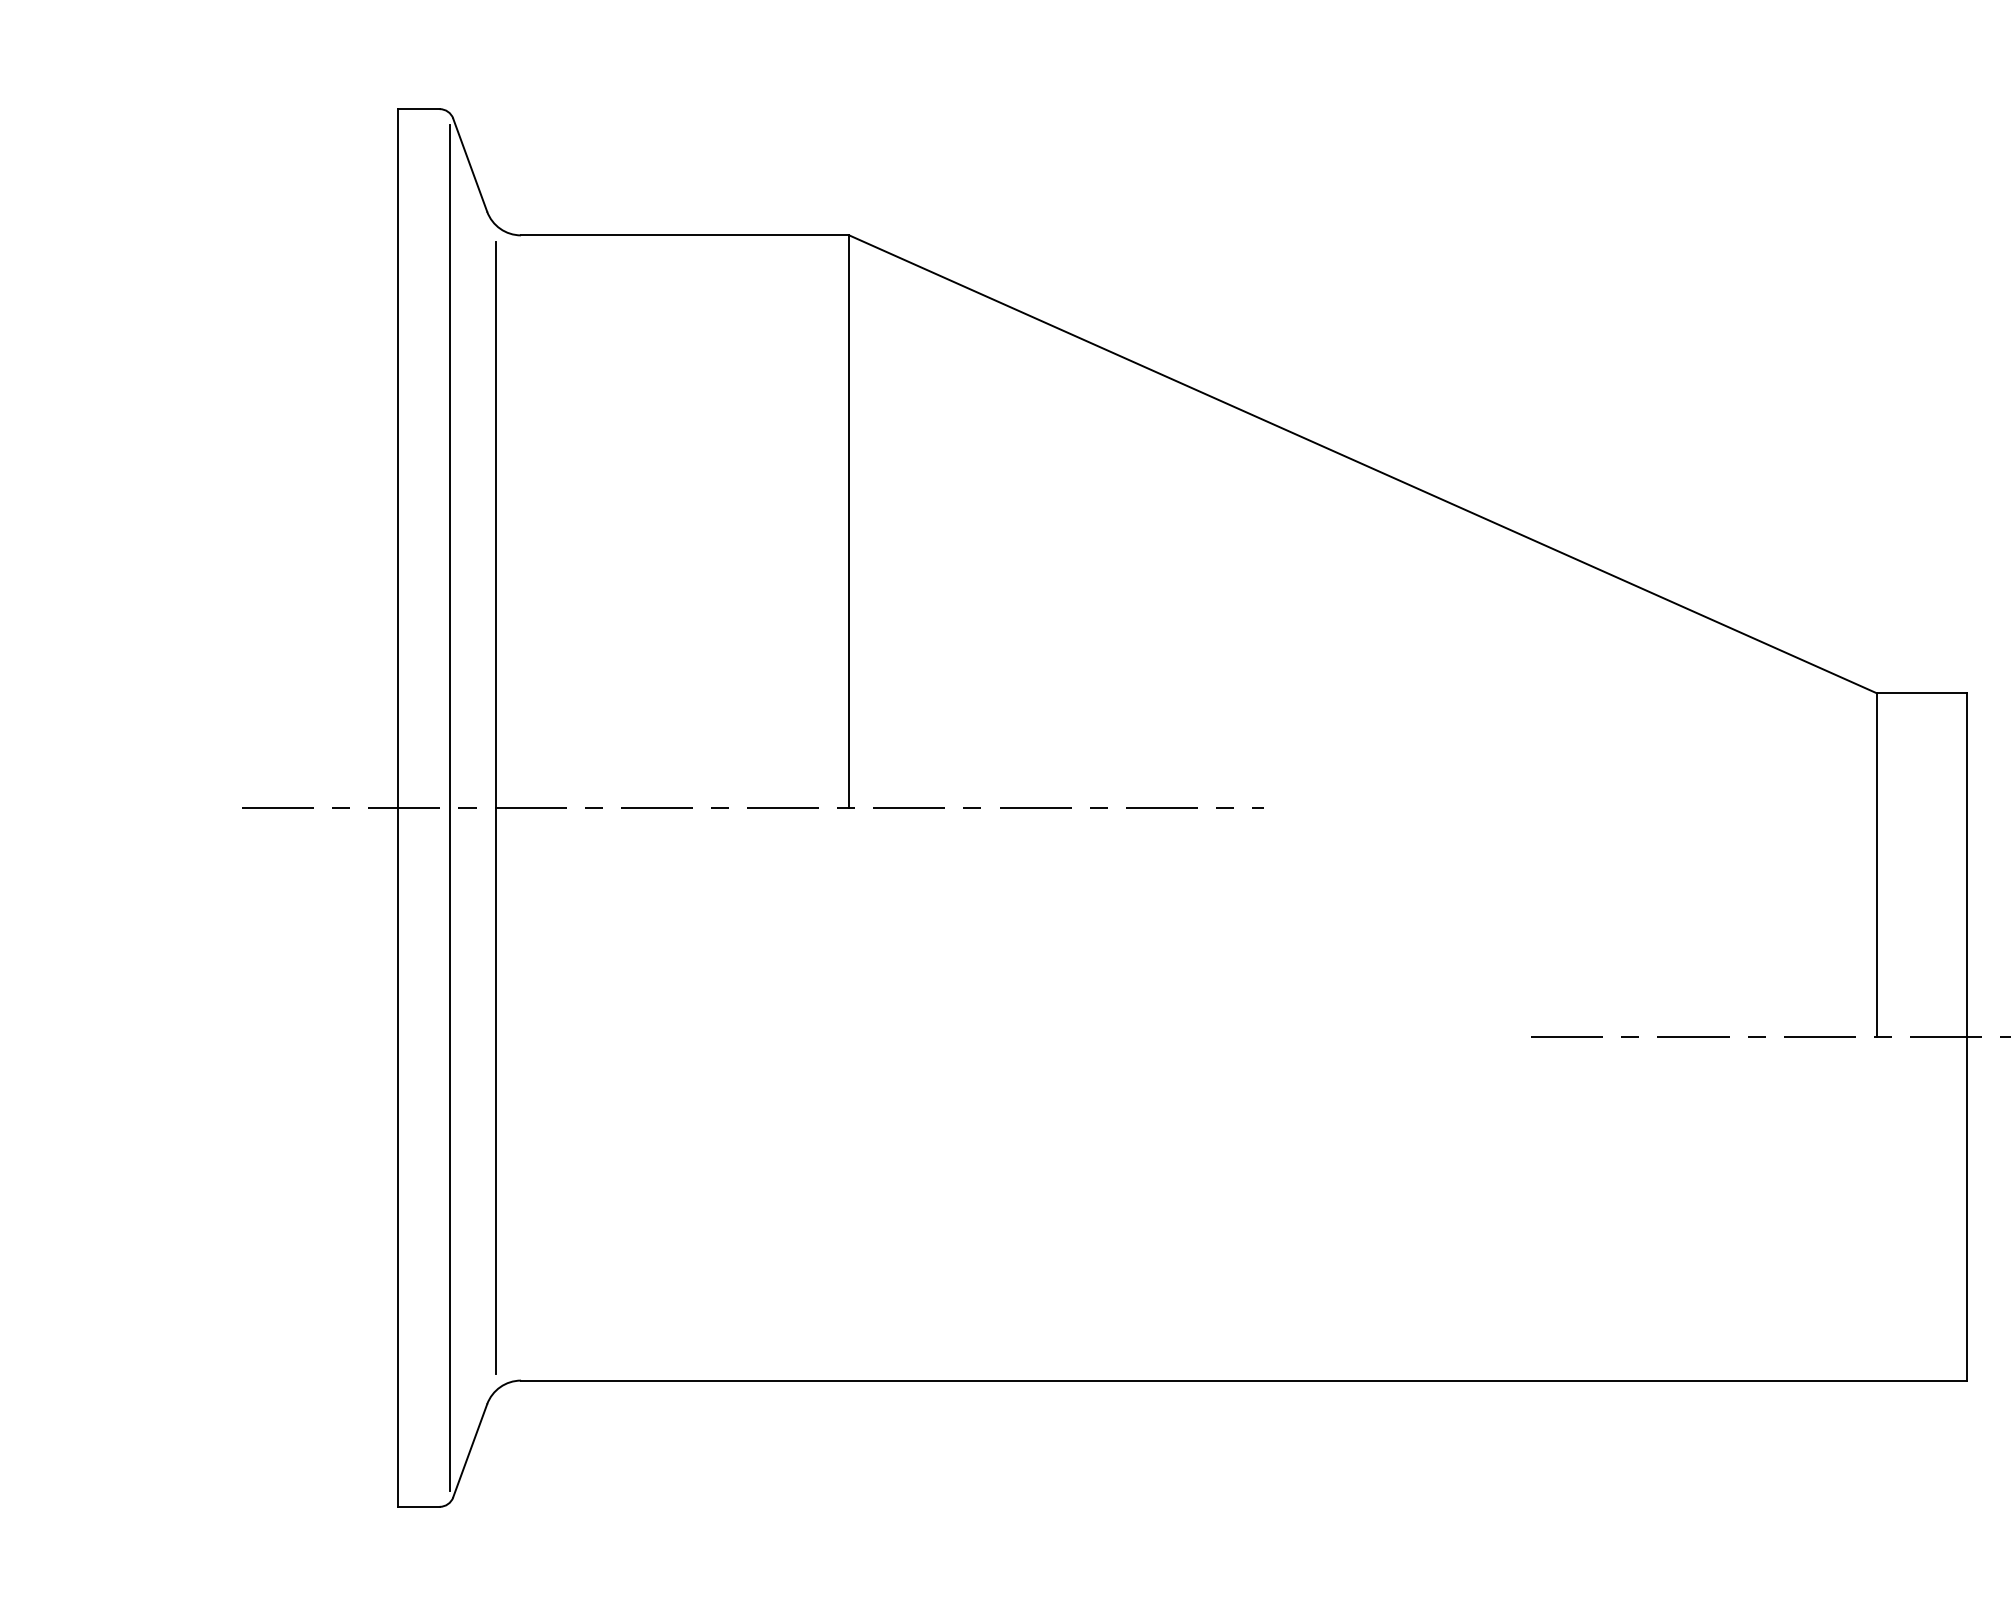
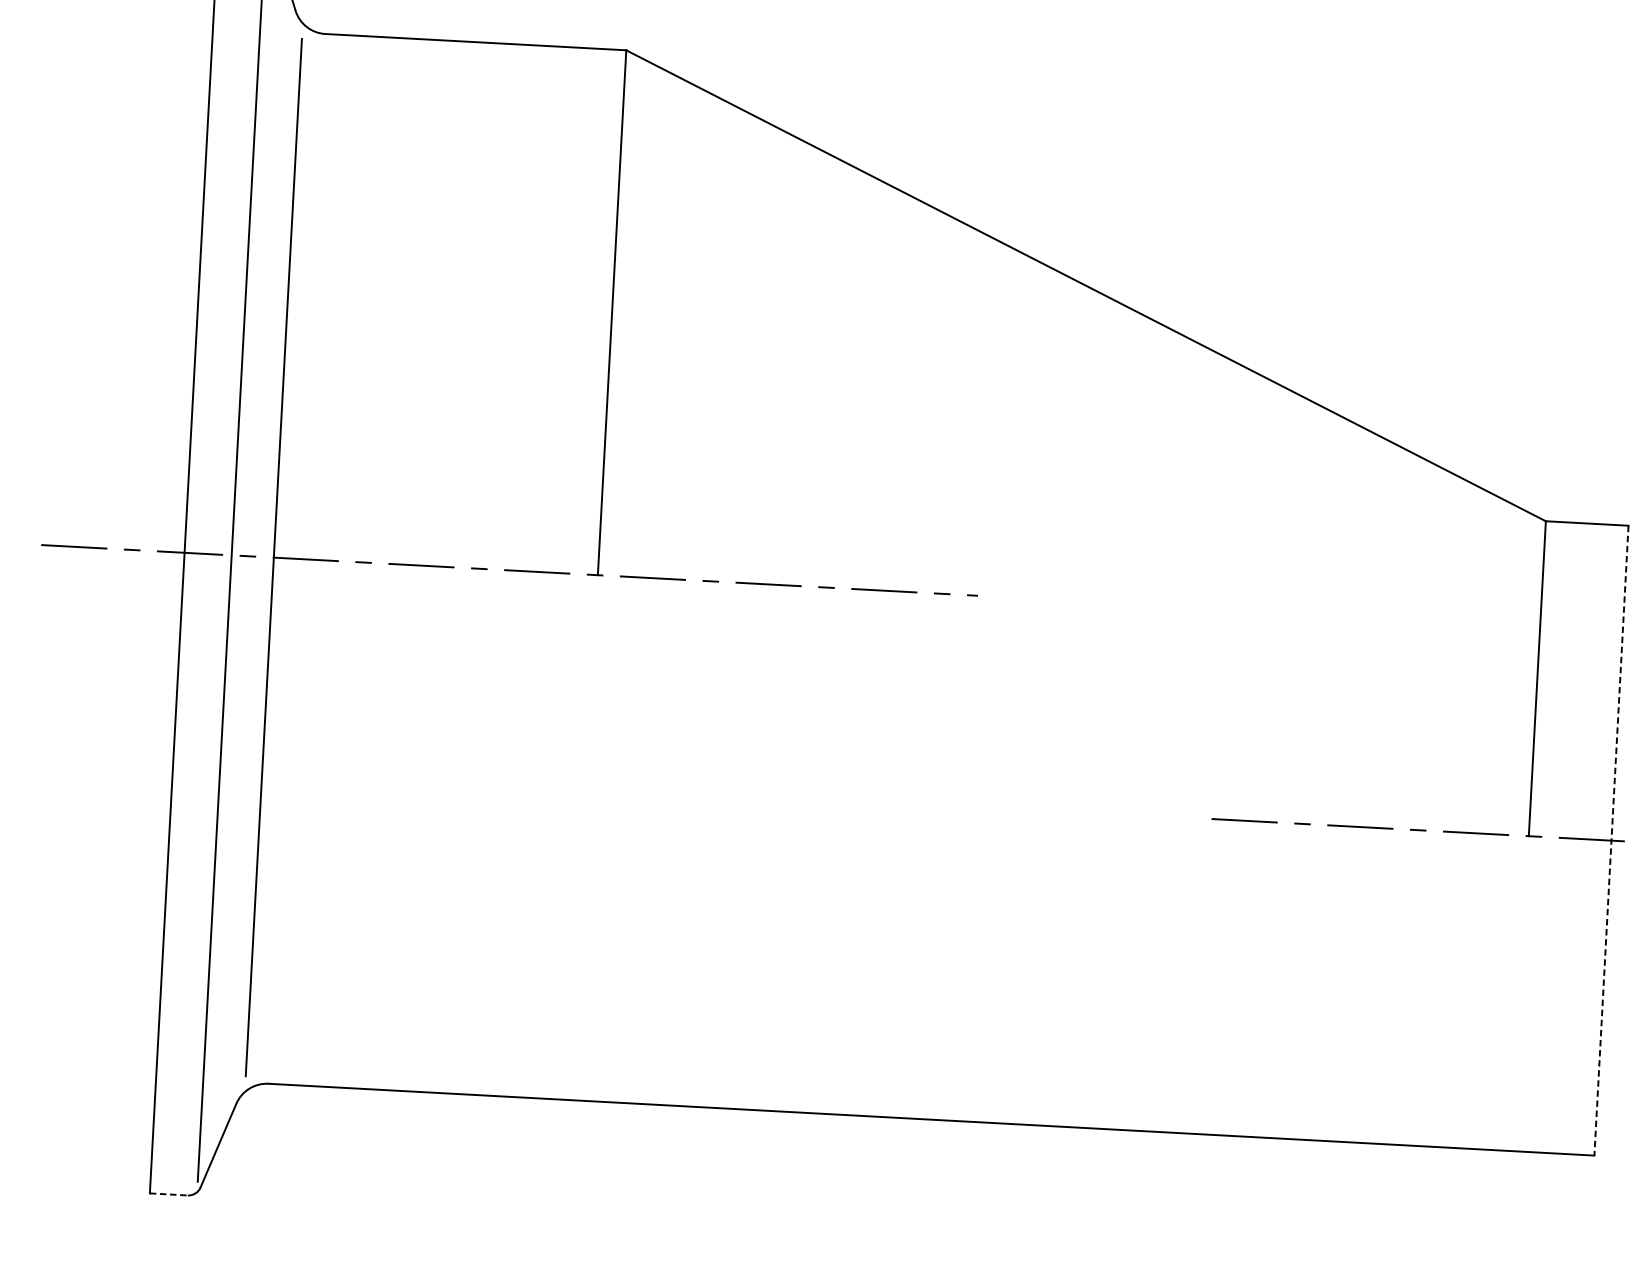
line: (1967, 1037) -> (1611, 841), solid -> dashed
line: (419, 1506) -> (169, 1194), solid -> dashed

